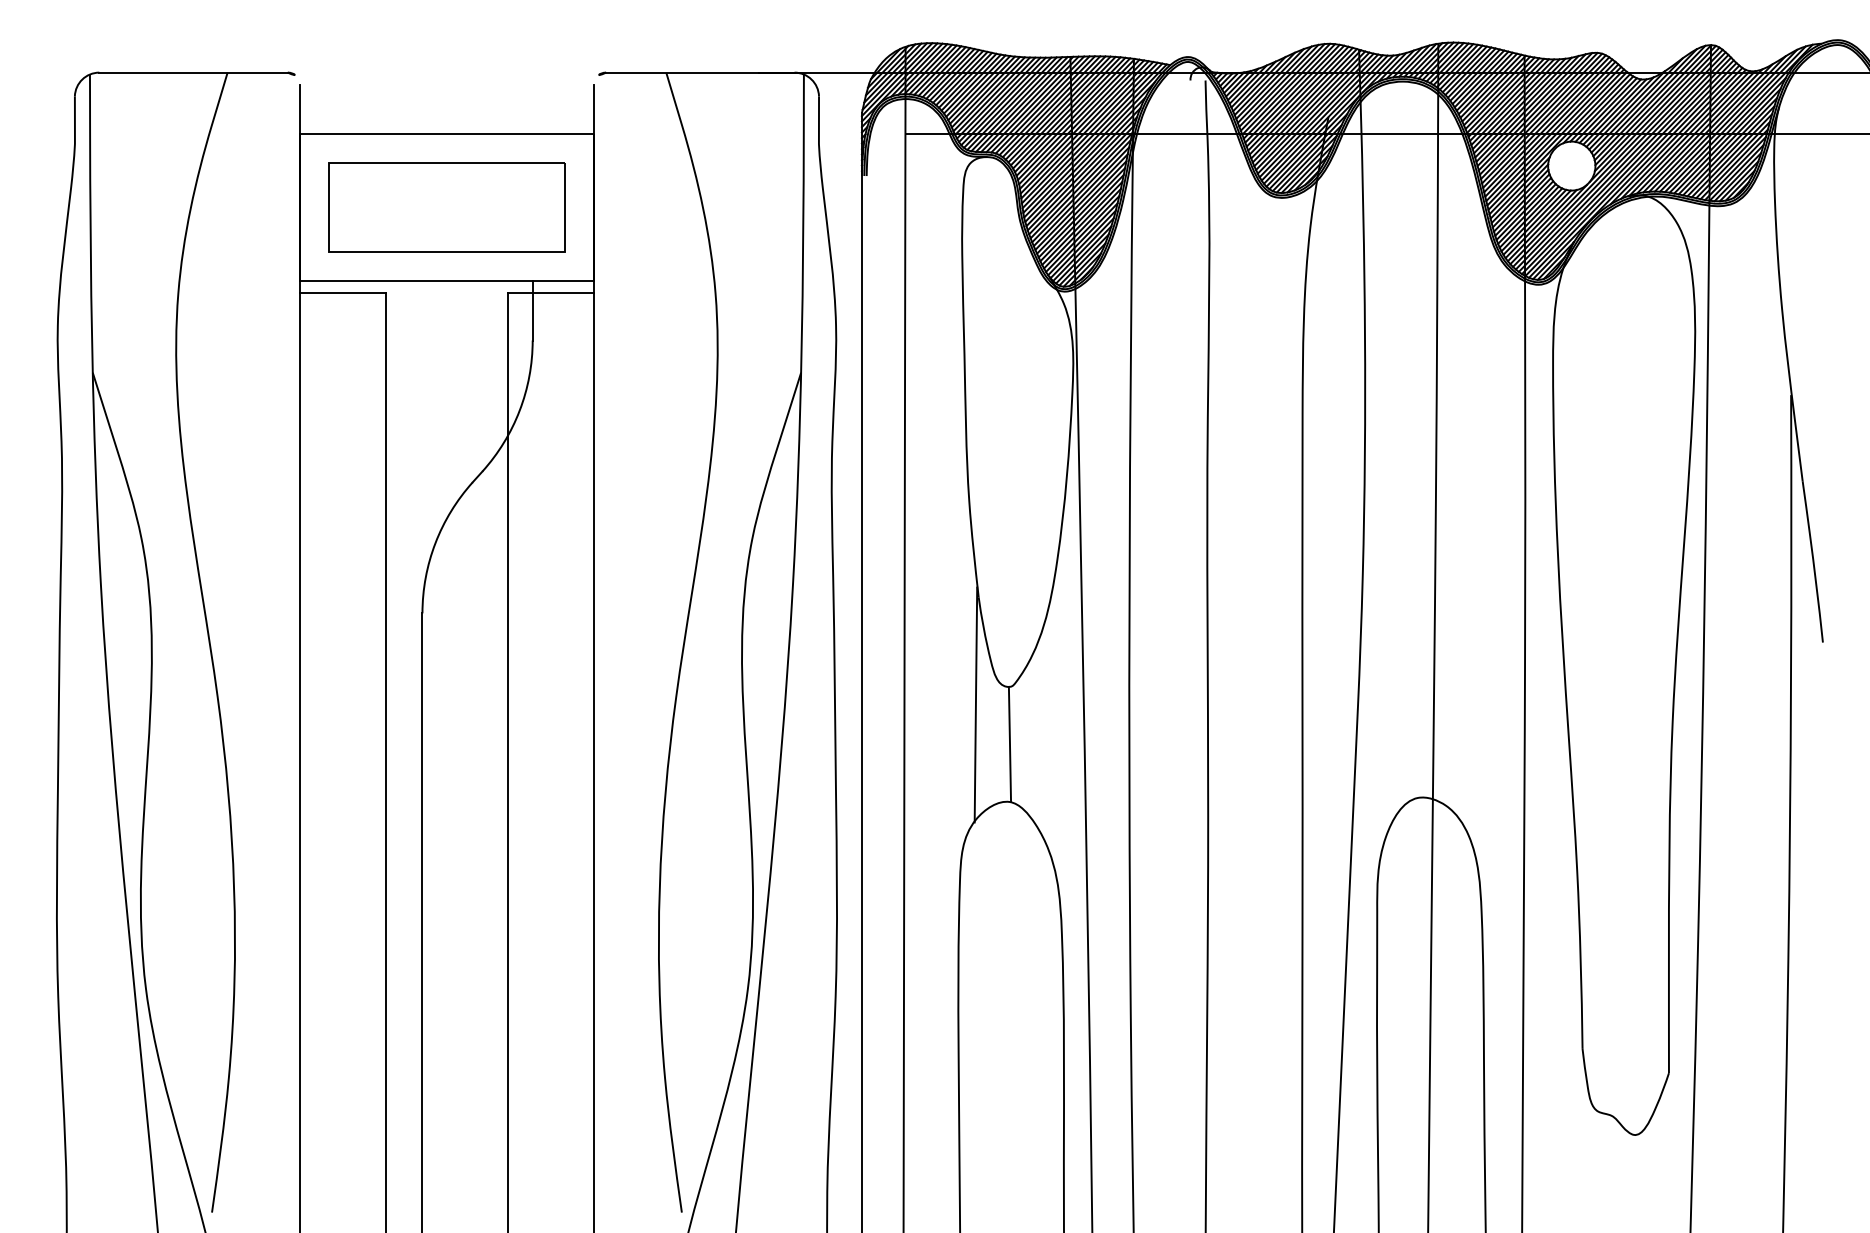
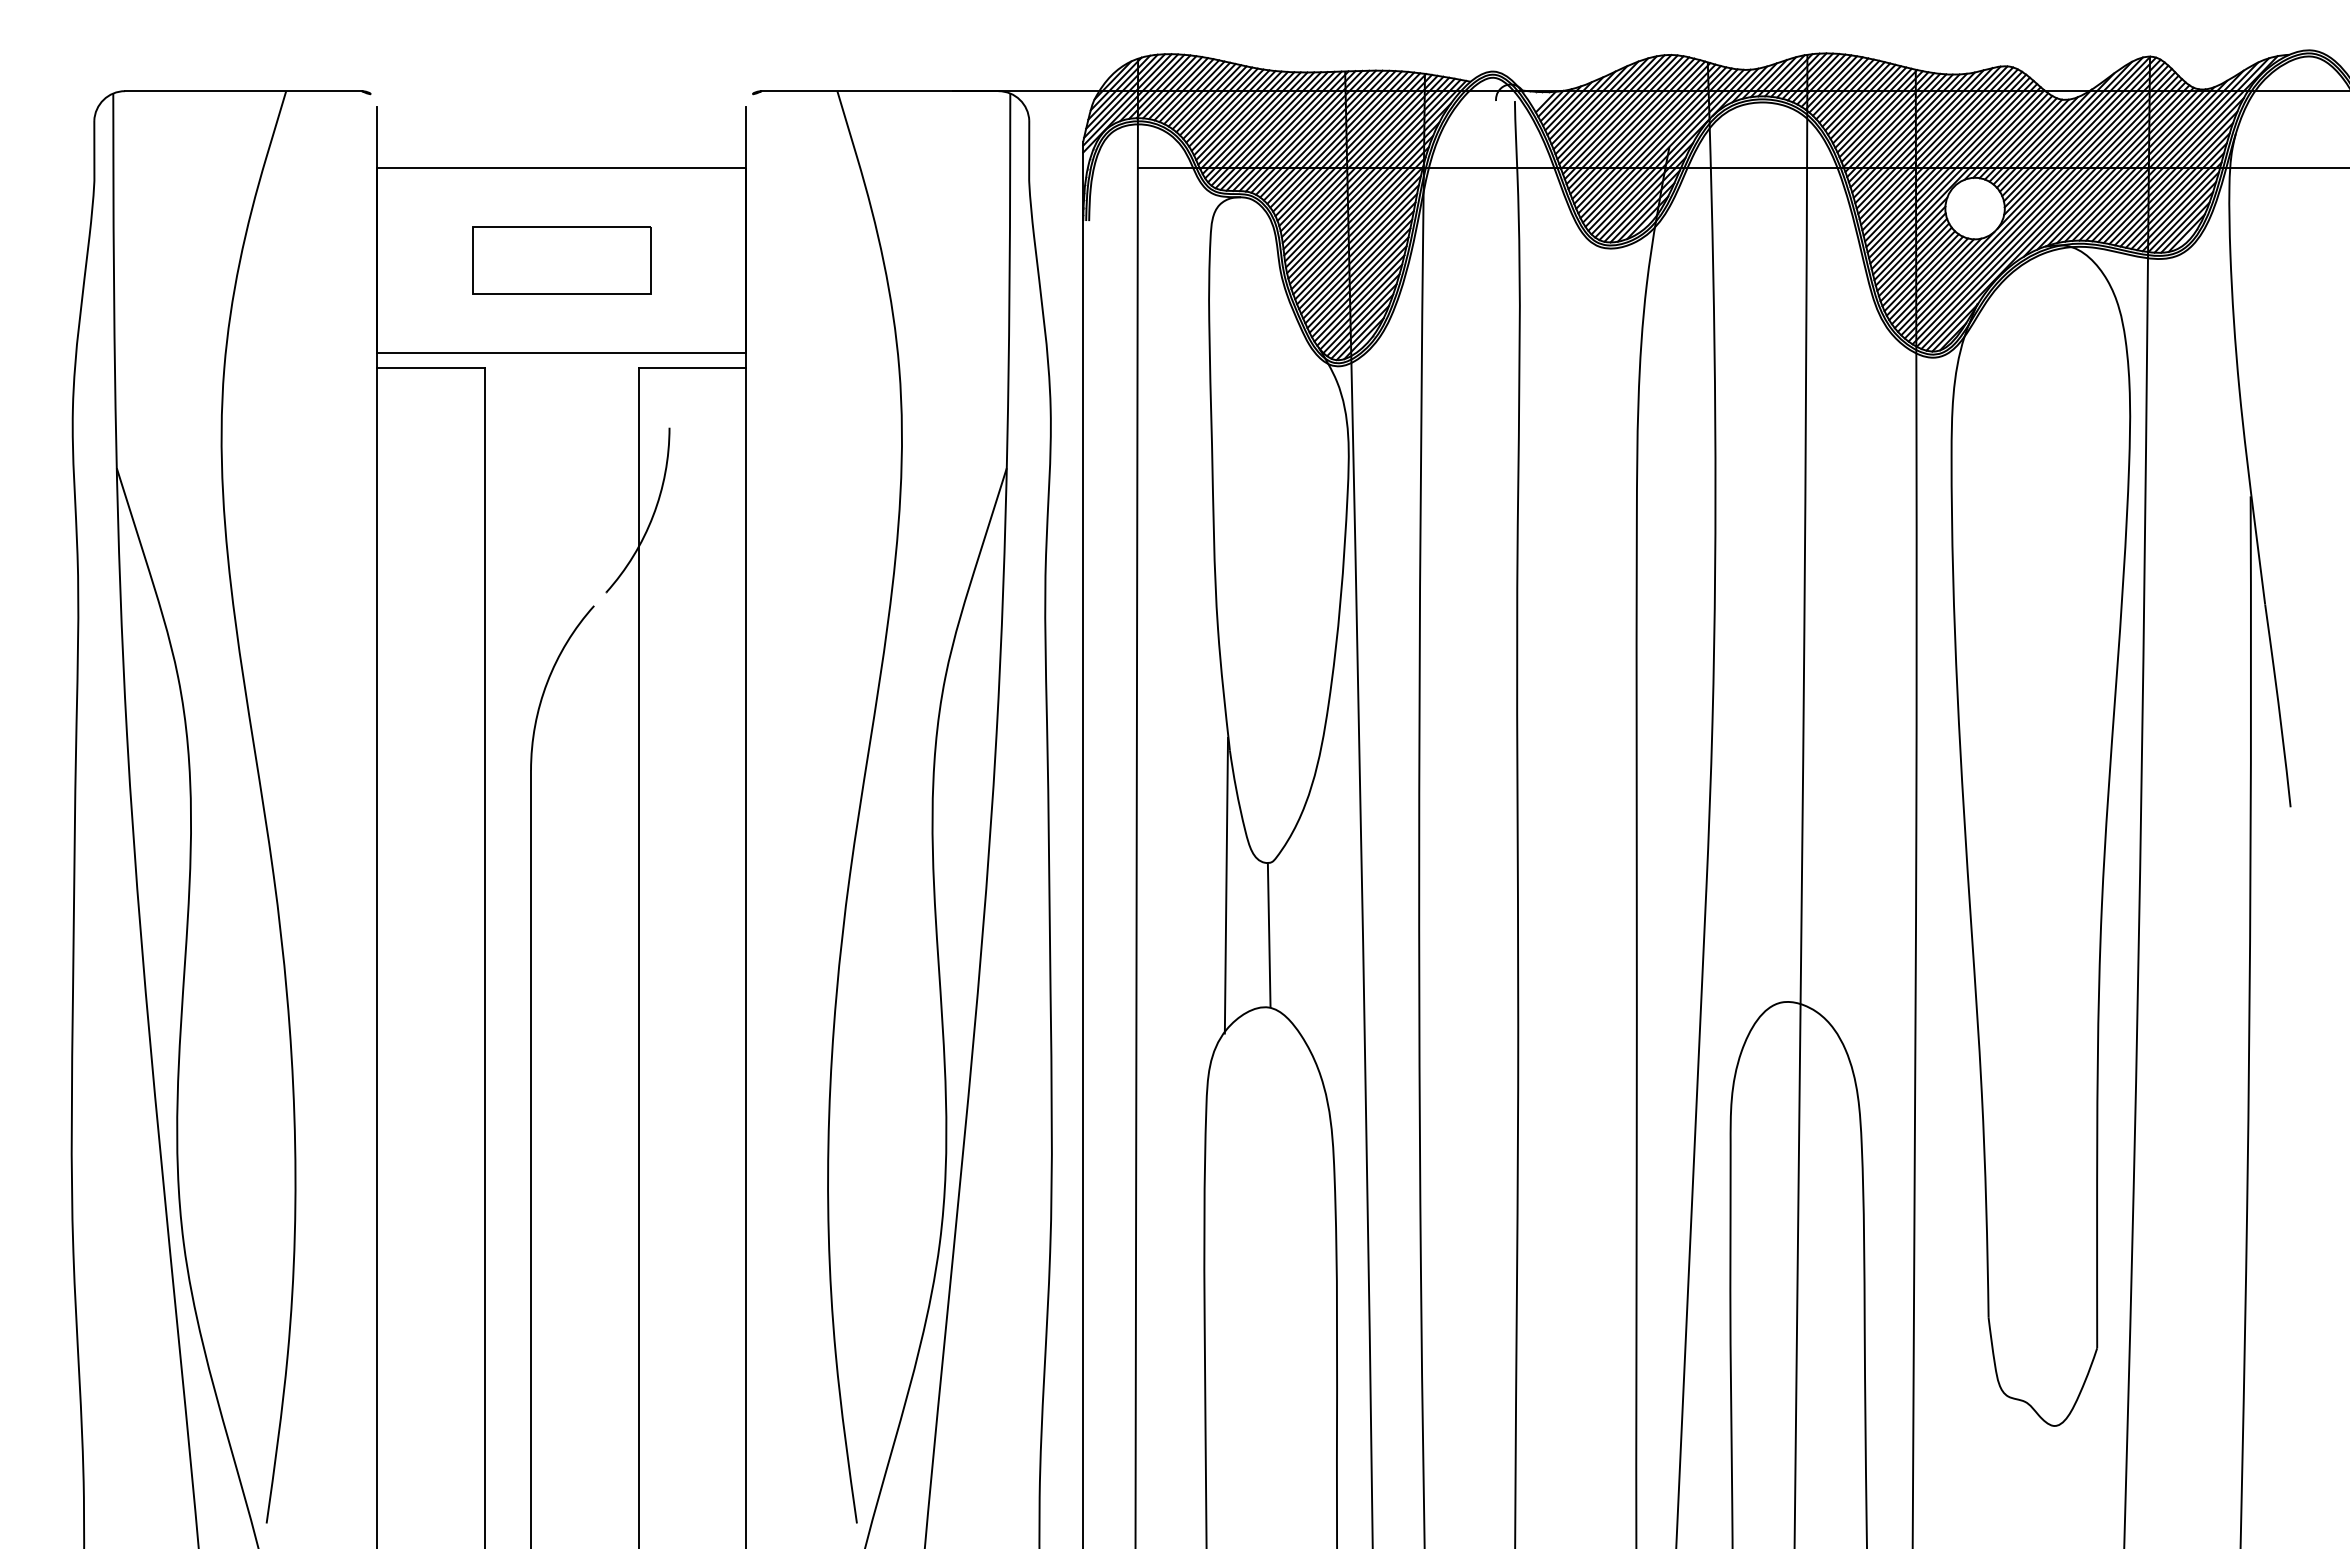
part: (446, 207) -> (561, 260), size x0.6
line: (532, 310) -> (669, 389), removed

